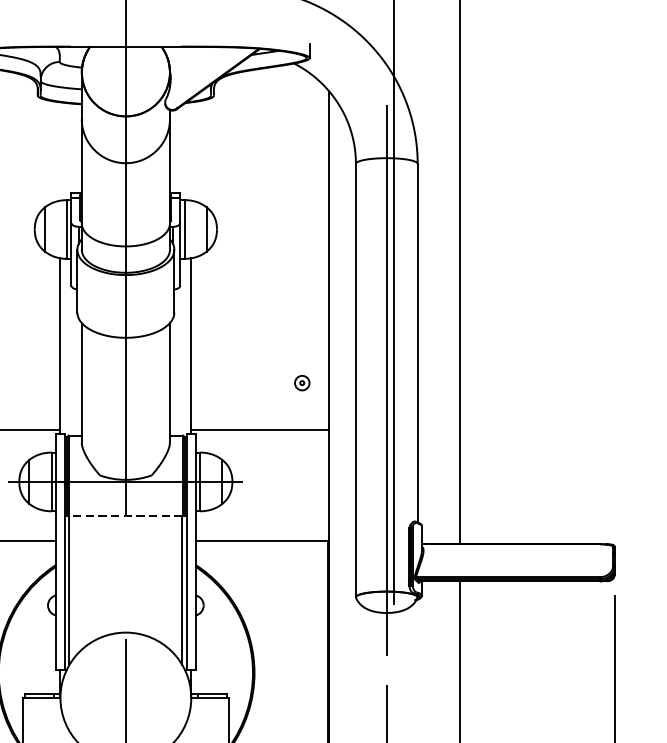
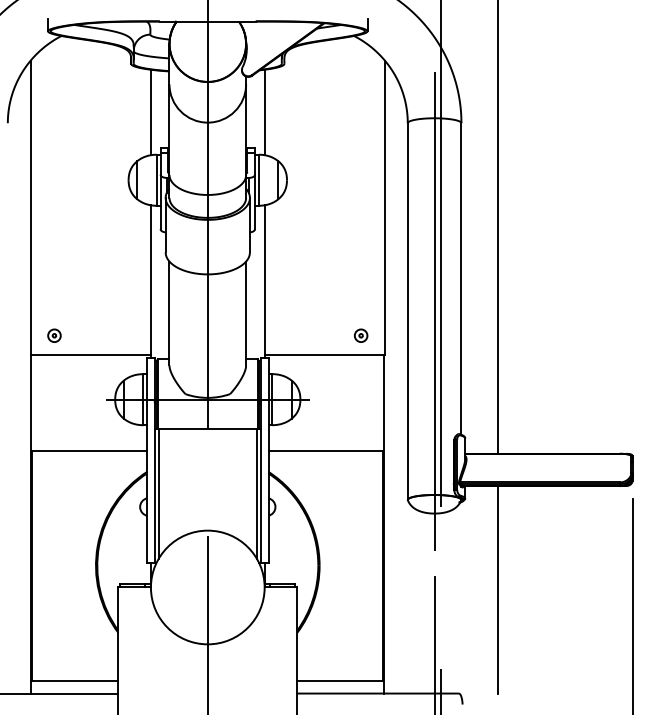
line: (59, 151) -> (150, 112), added
line: (191, 151) -> (264, 112), added
part: (301, 382) -> (360, 335), moved
line: (125, 515) -> (207, 428), dashed -> solid

